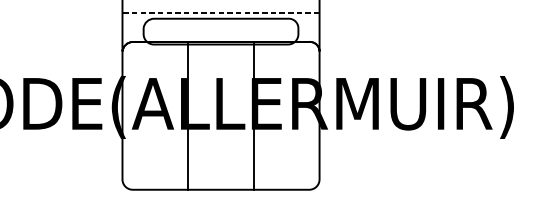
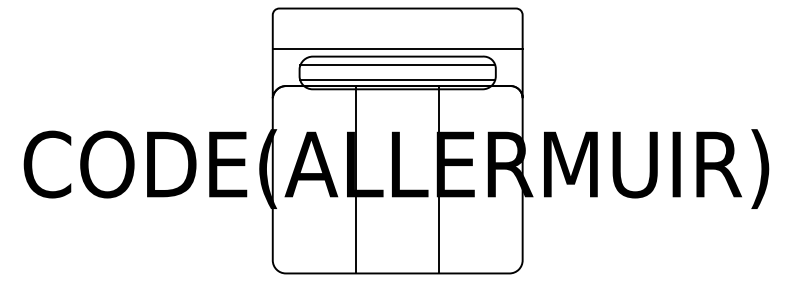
line: (220, 12) -> (397, 48), dashed -> solid
line: (220, 25) -> (397, 65), added
line: (220, 36) -> (397, 79), added

